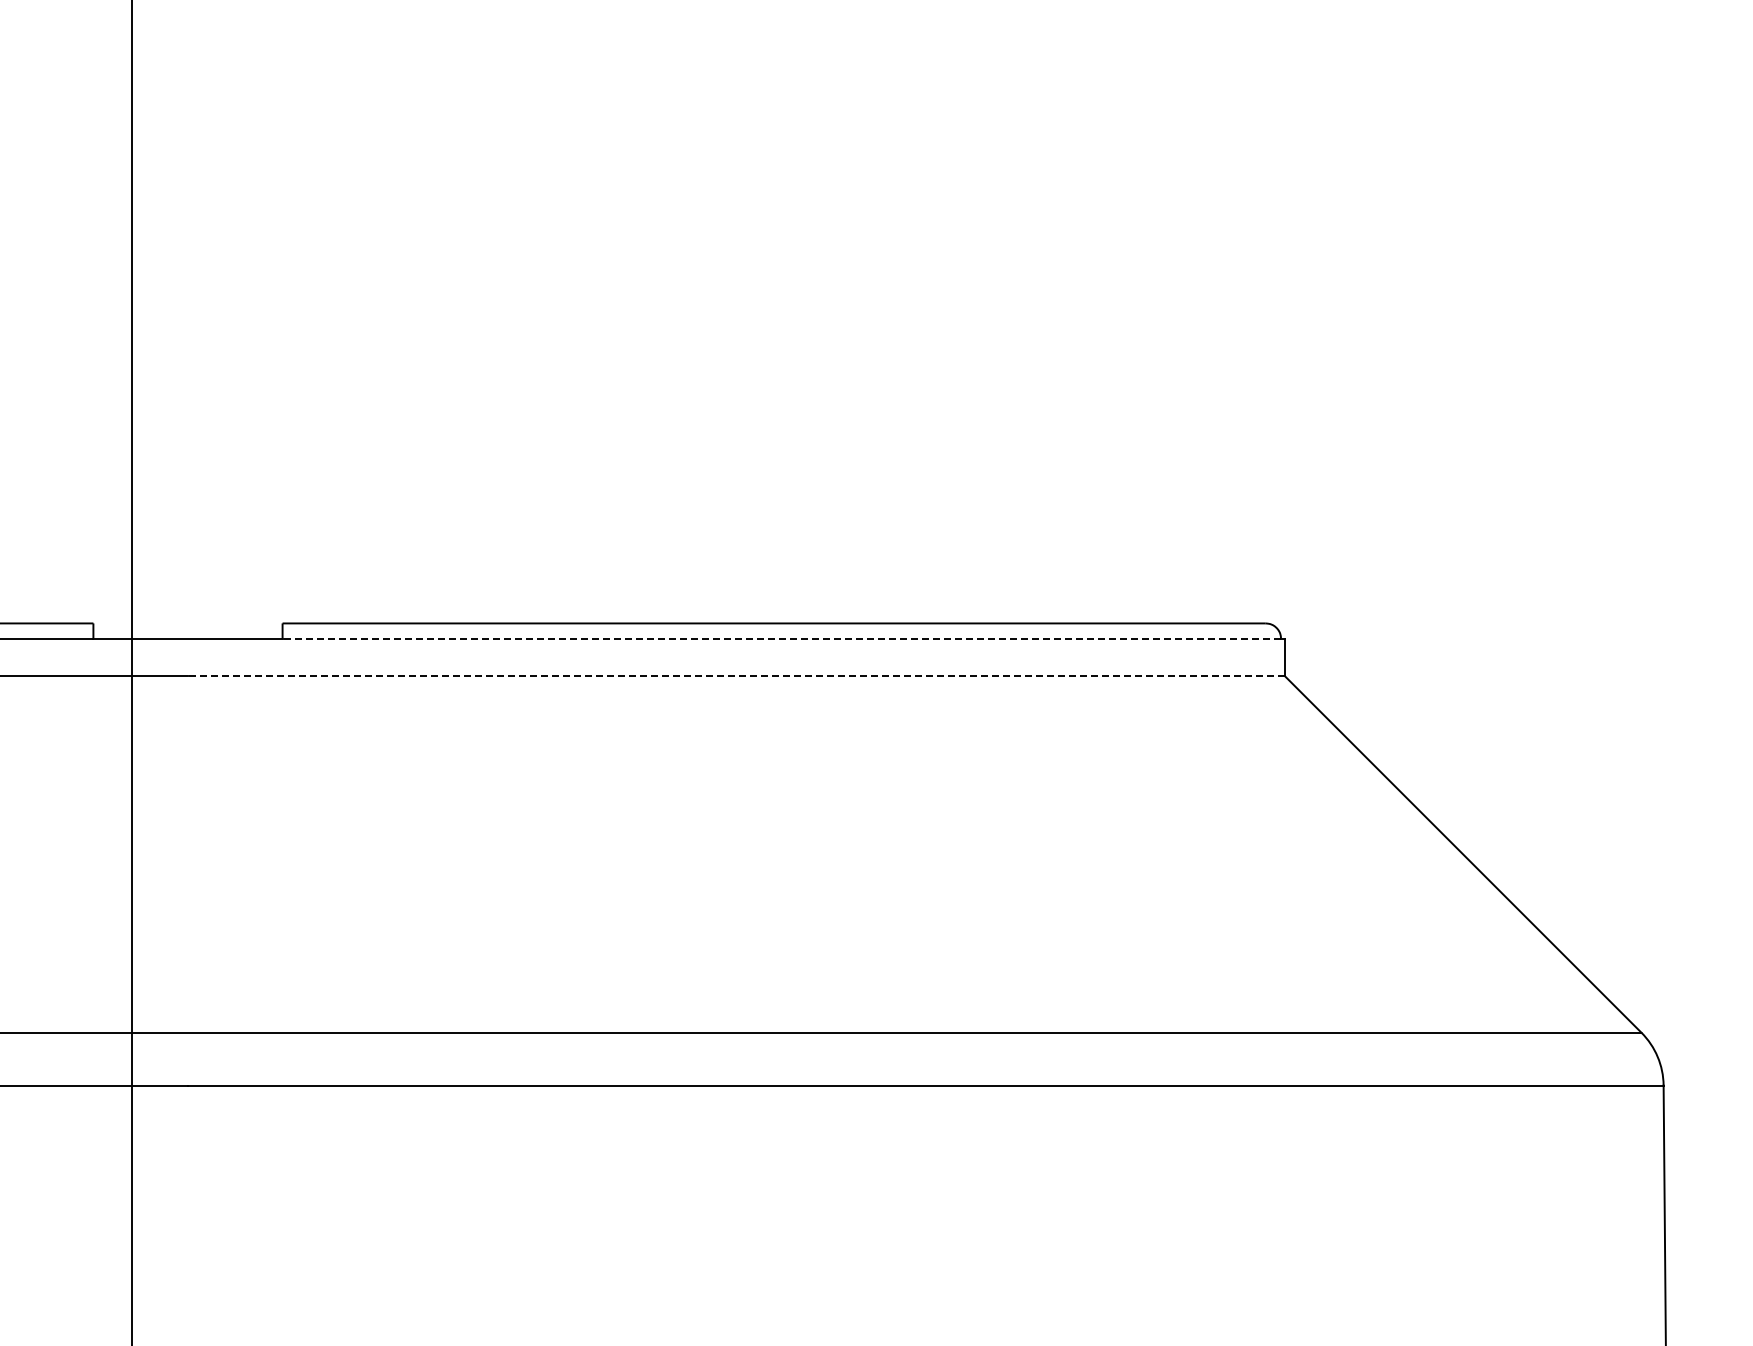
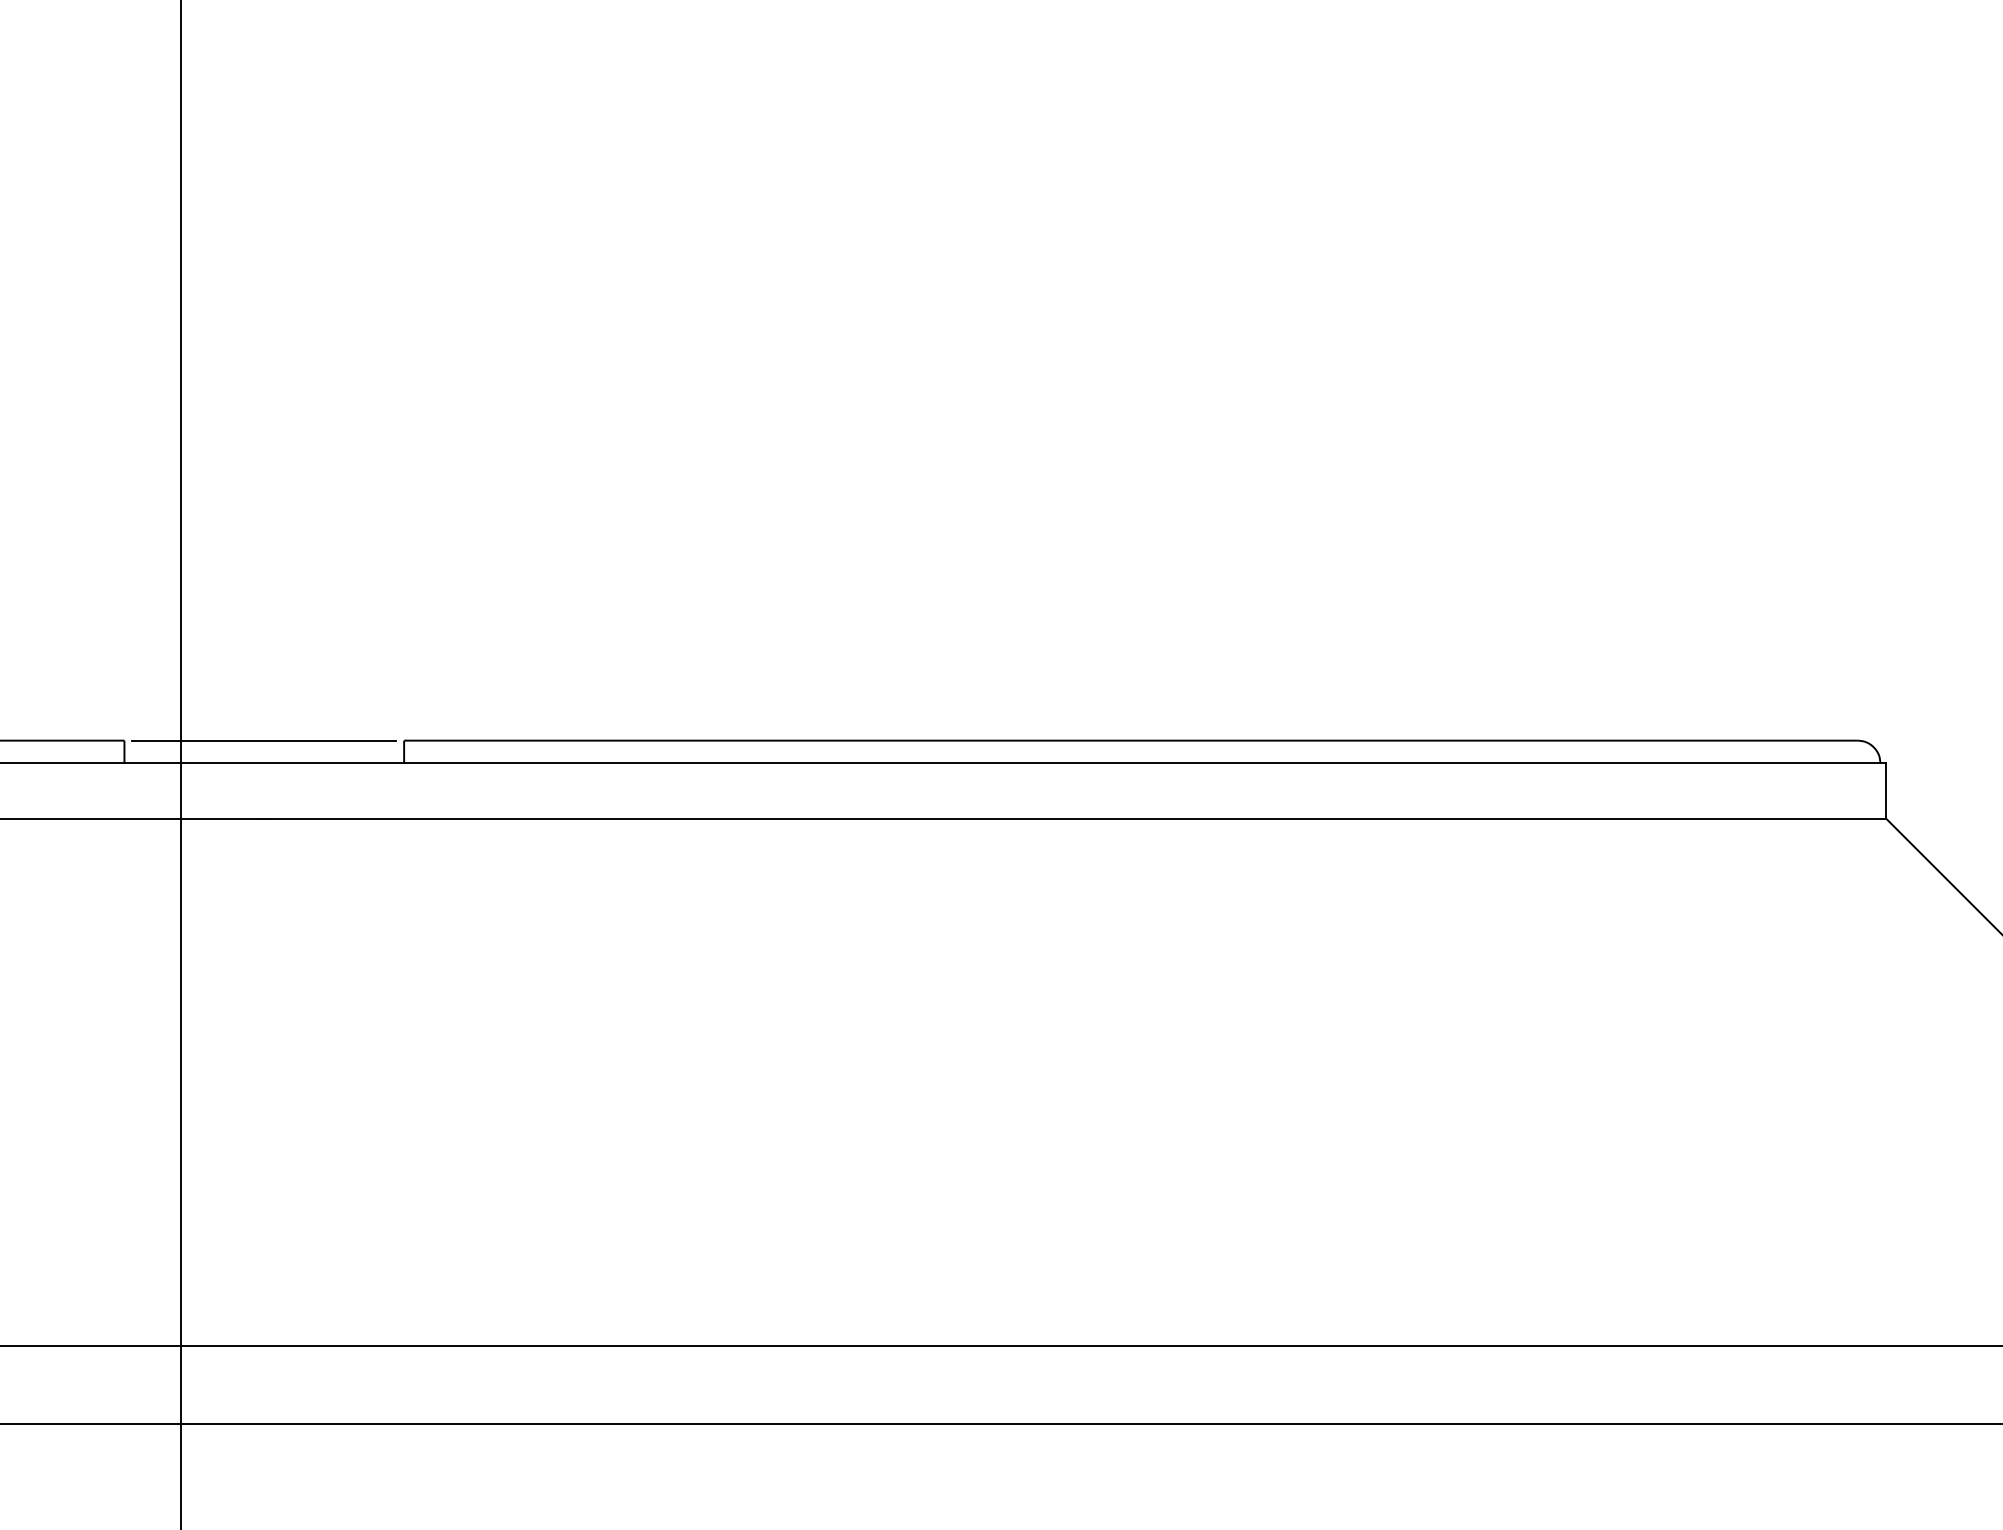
line: (187, 623) -> (263, 740), added
line: (781, 638) -> (1141, 762), dashed -> solid
line: (736, 676) -> (1075, 819), dashed -> solid

